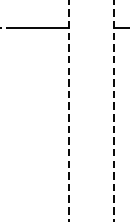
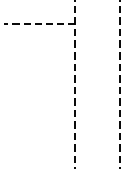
line: (39, 28) -> (45, 24), solid -> dashed

